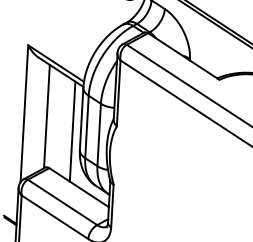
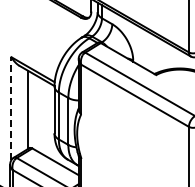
line: (24, 113) -> (11, 108), solid -> dashed
line: (72, 130) -> (48, 119), removed

